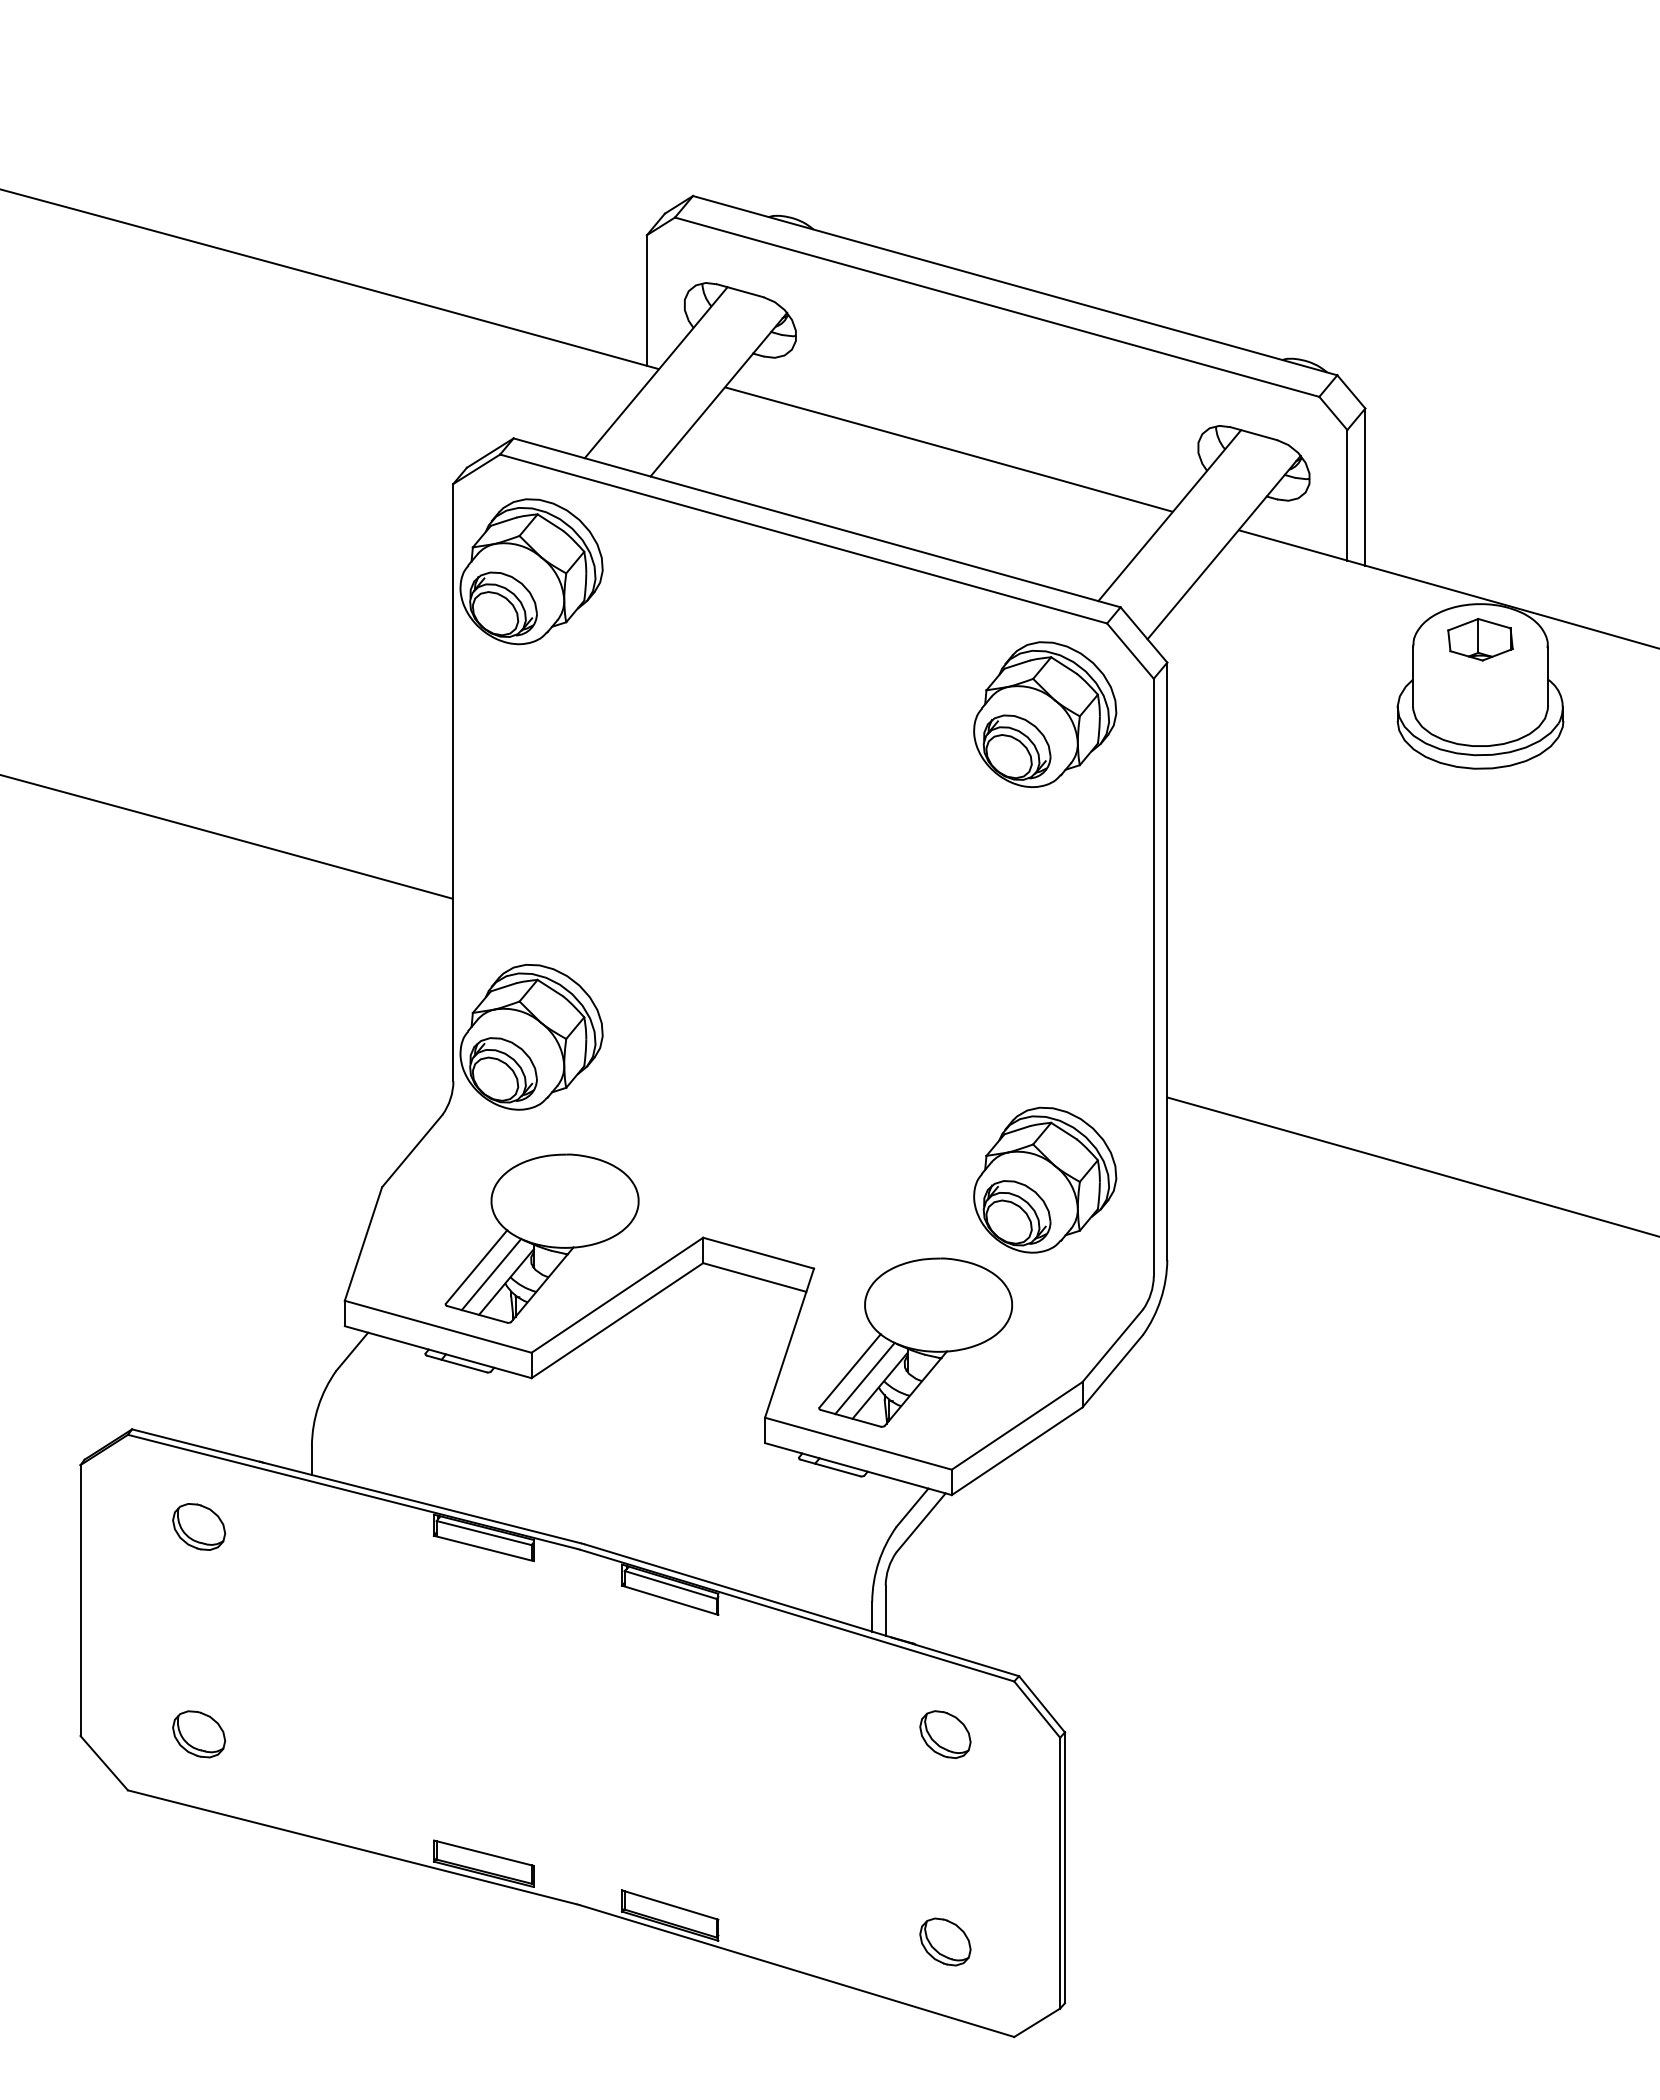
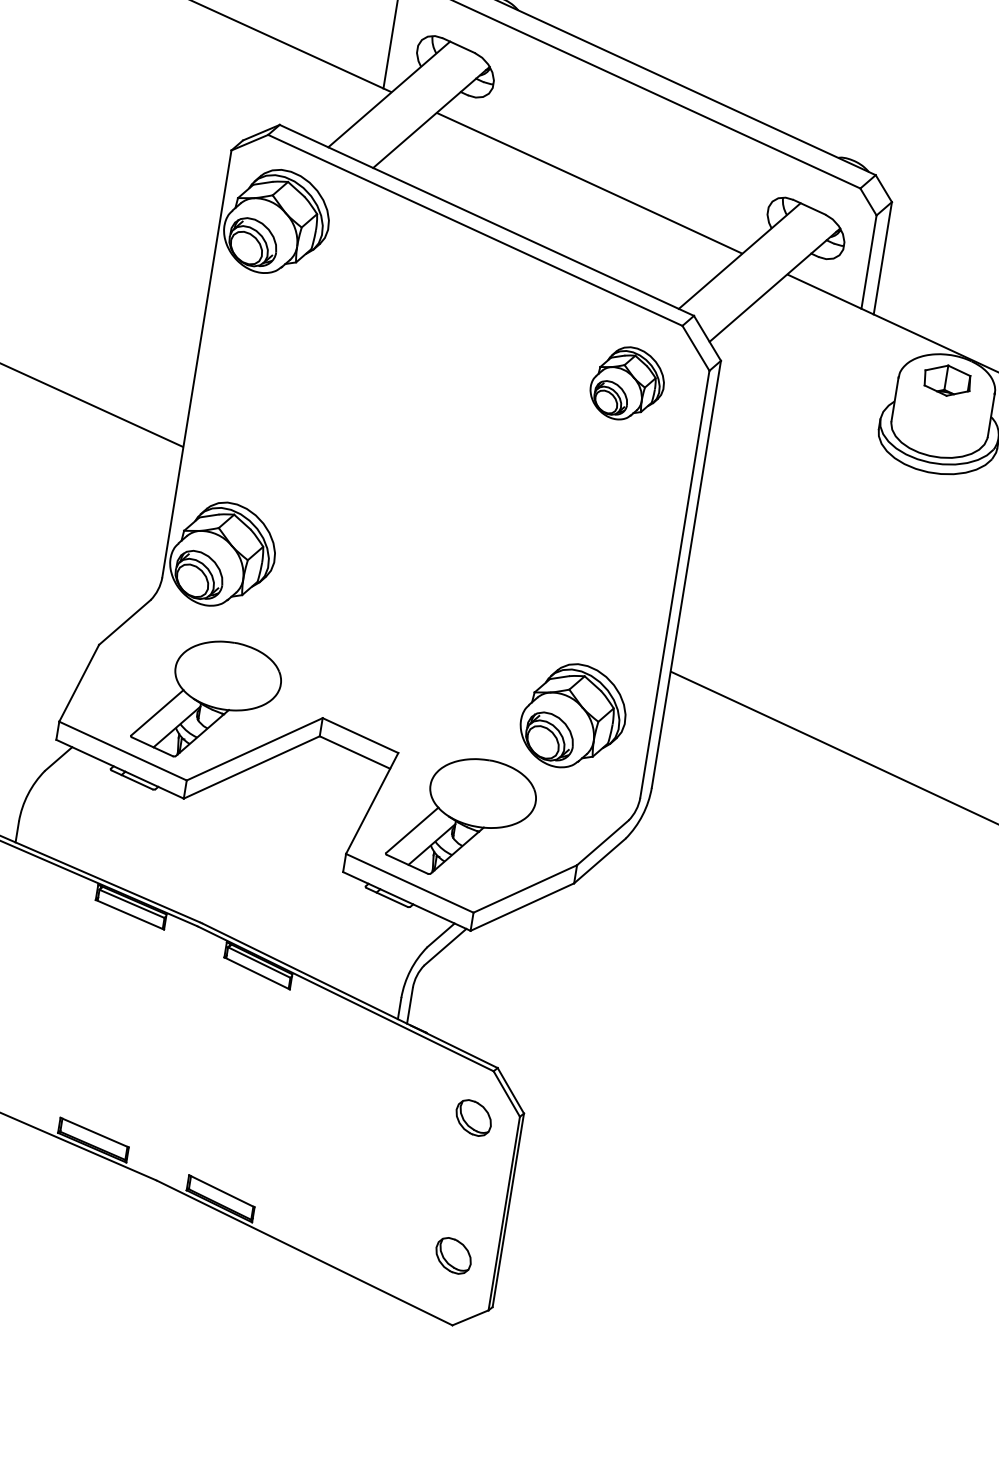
part: (1045, 714) -> (627, 383), size x0.7
line: (491, 1274) -> (167, 719), removed
line: (864, 1378) -> (421, 837), removed
part: (945, 1734) -> (473, 1117), moved
part: (945, 1941) -> (453, 1255), moved

